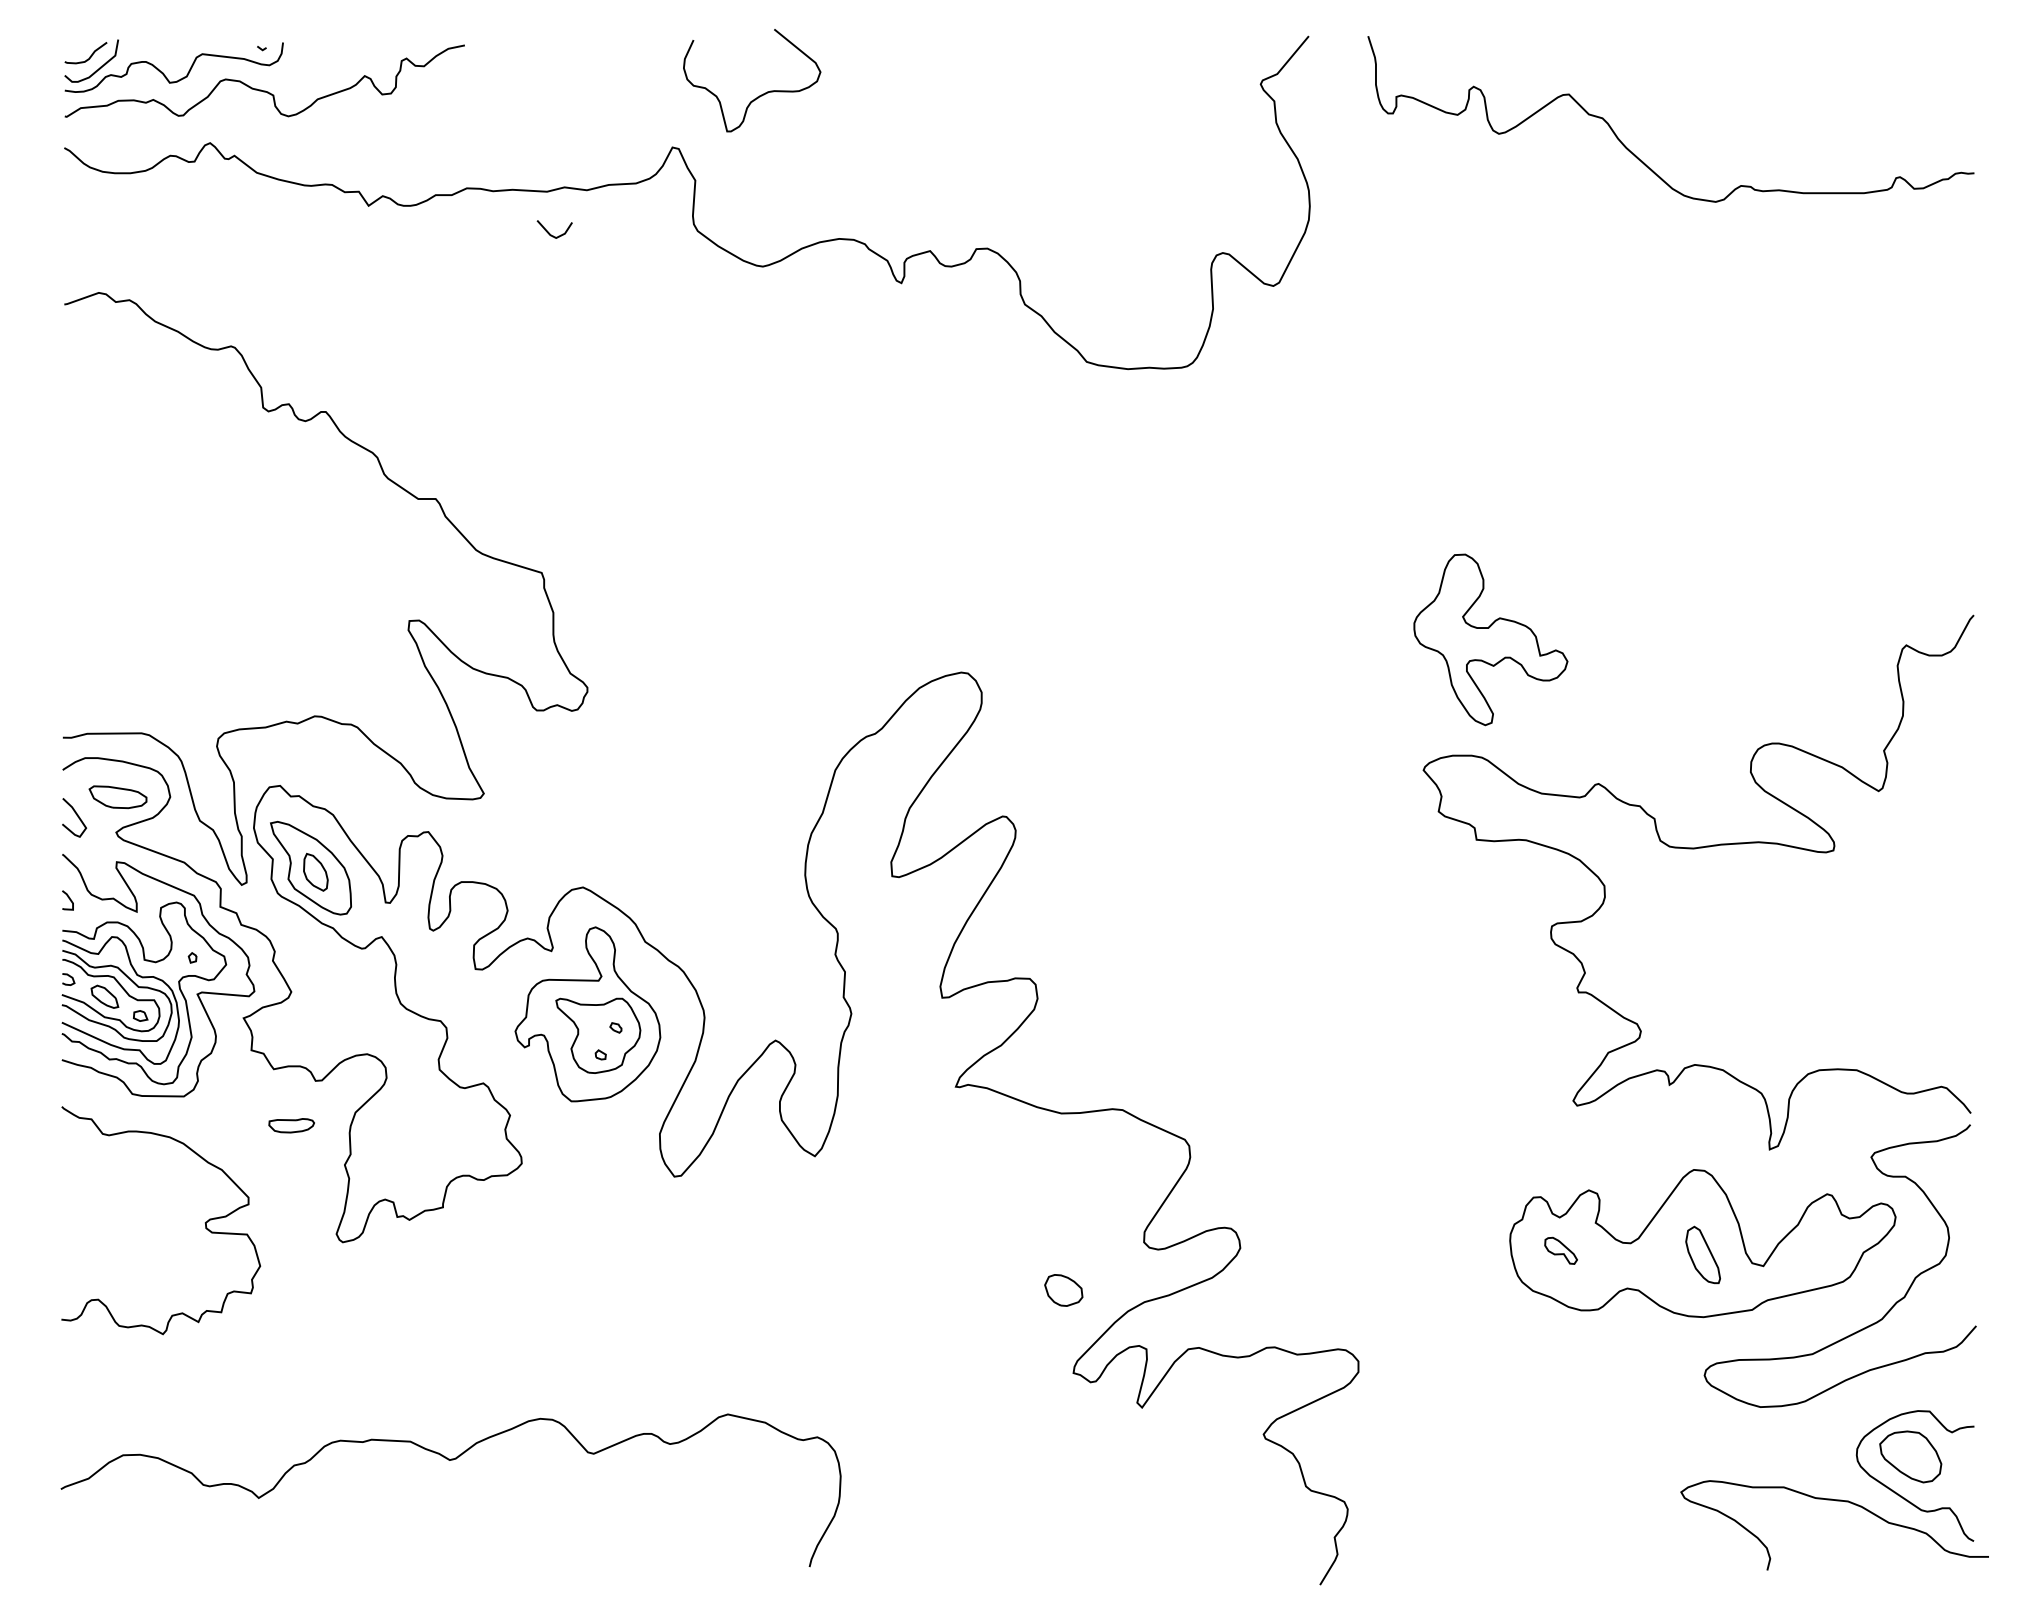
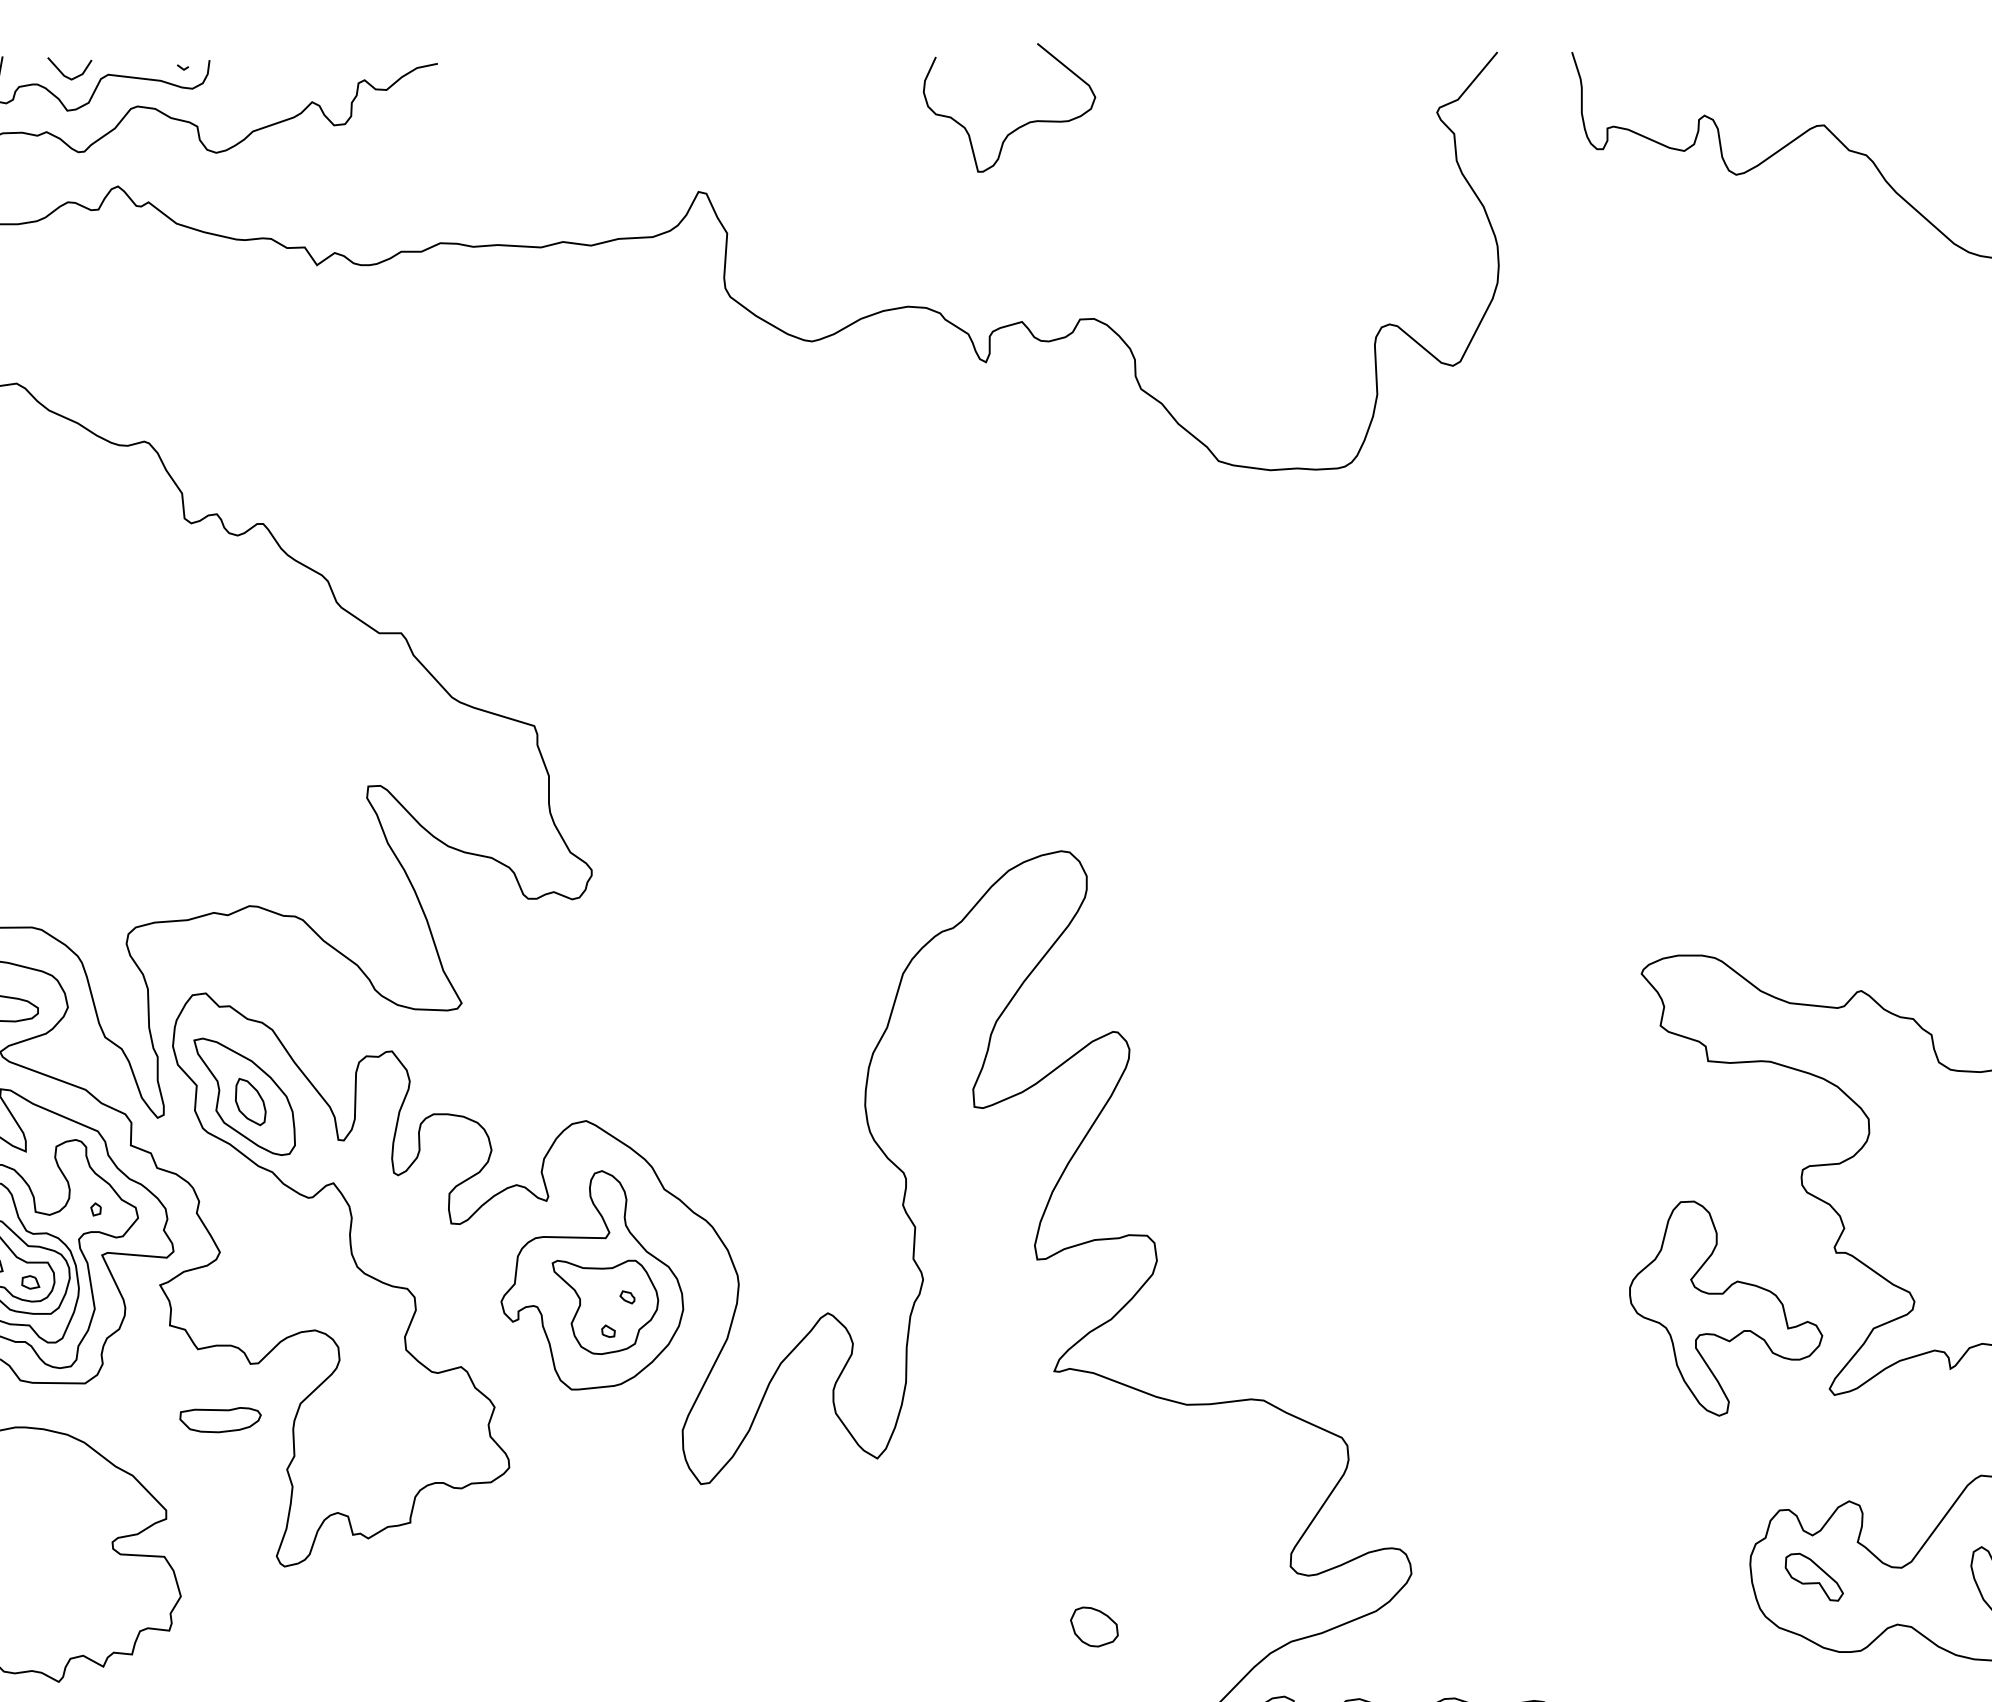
curve: (759, 95) -> (1018, 126), moved
line: (550, 233) -> (64, 73), moved
part: (1490, 639) -> (1725, 1308), moved
part: (291, 1125) -> (220, 1419), size x1.43
part: (1560, 1250) -> (1813, 1576), size x1.43
part: (1063, 1290) -> (1094, 1627), moved

